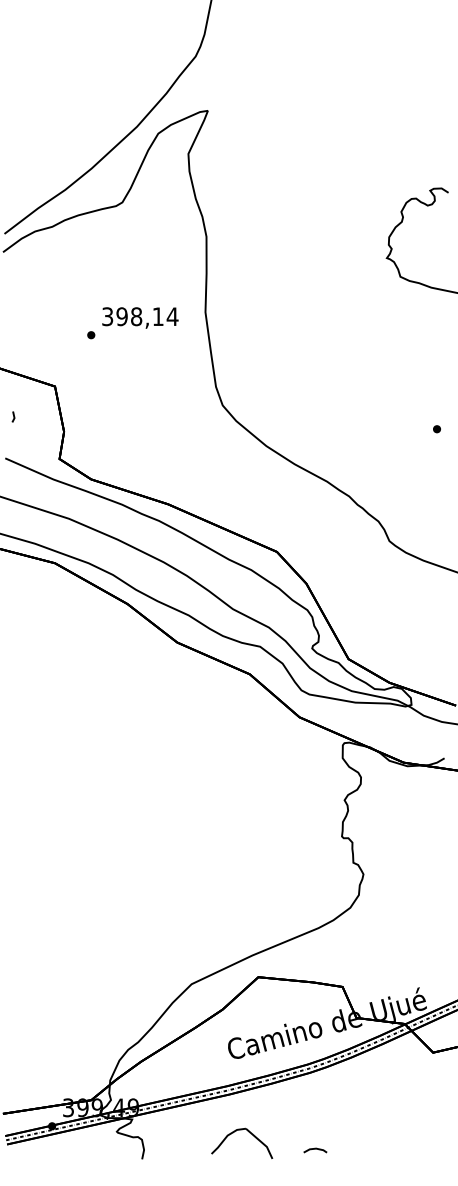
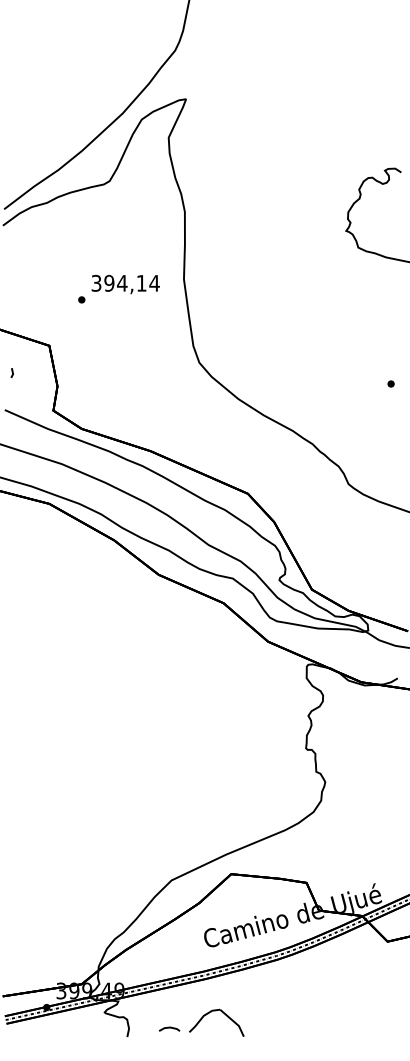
text: (136, 316) -> (122, 283), 398,14 -> 394,14
line: (315, 1149) -> (169, 1028), moved

